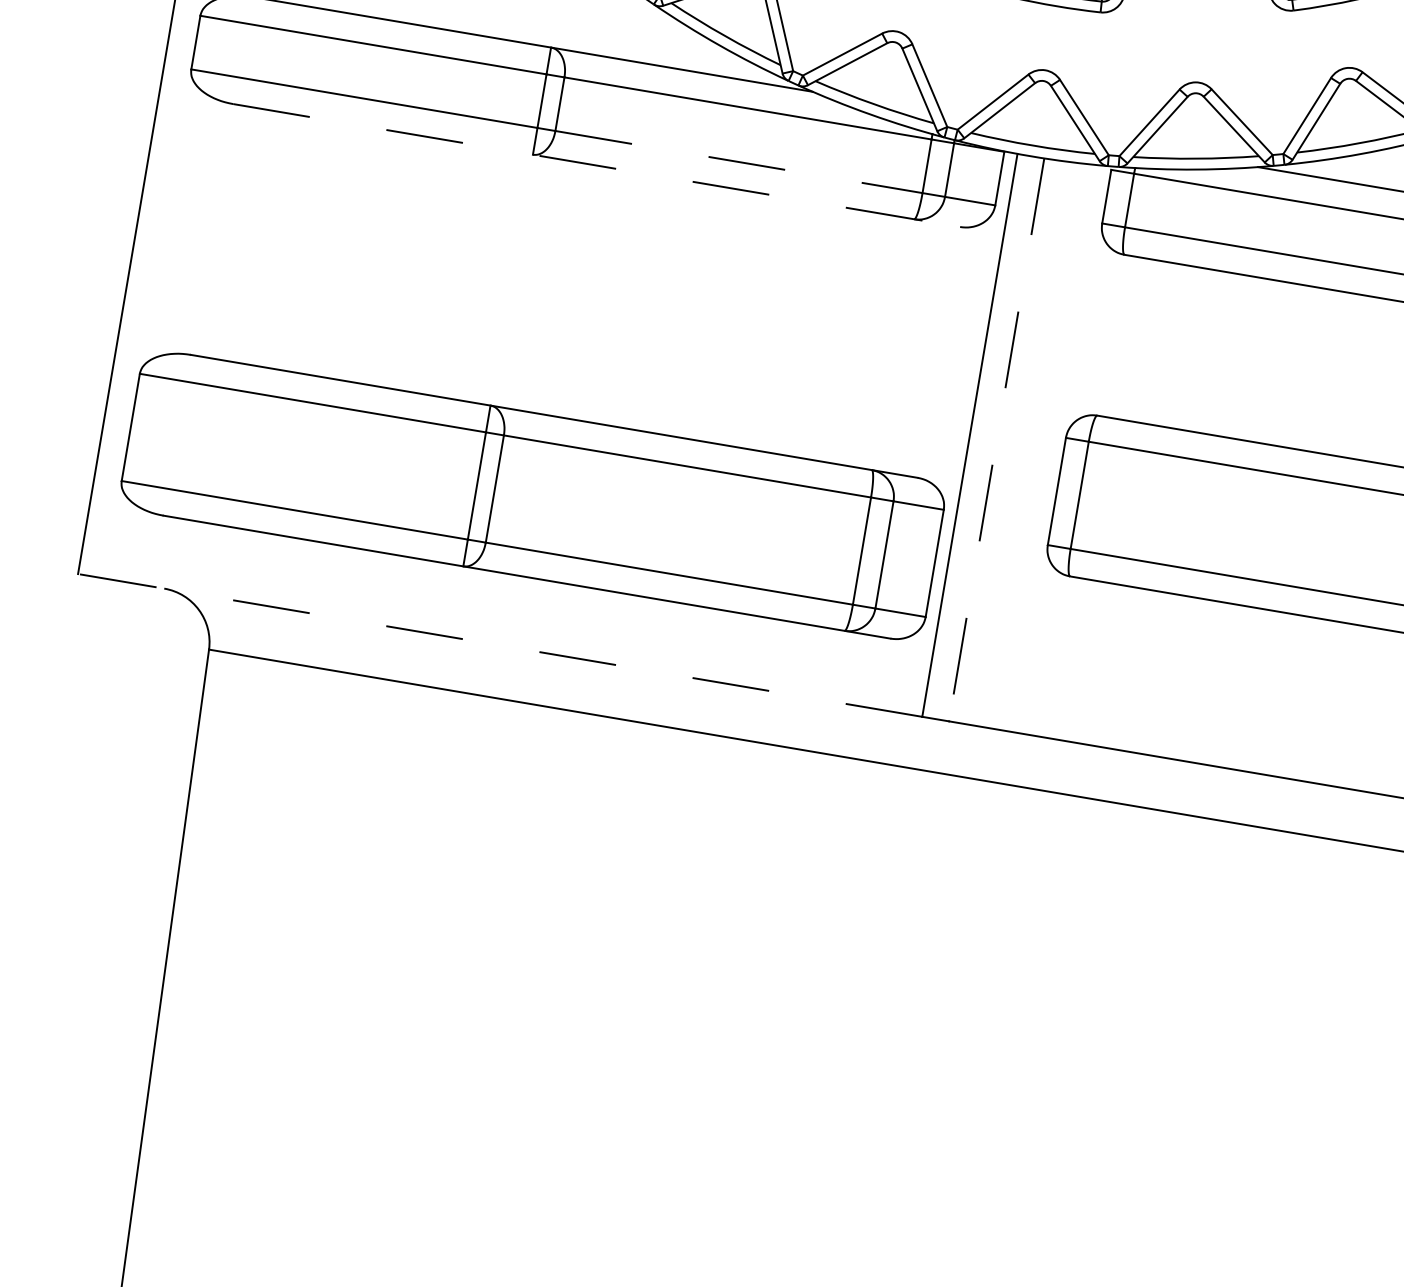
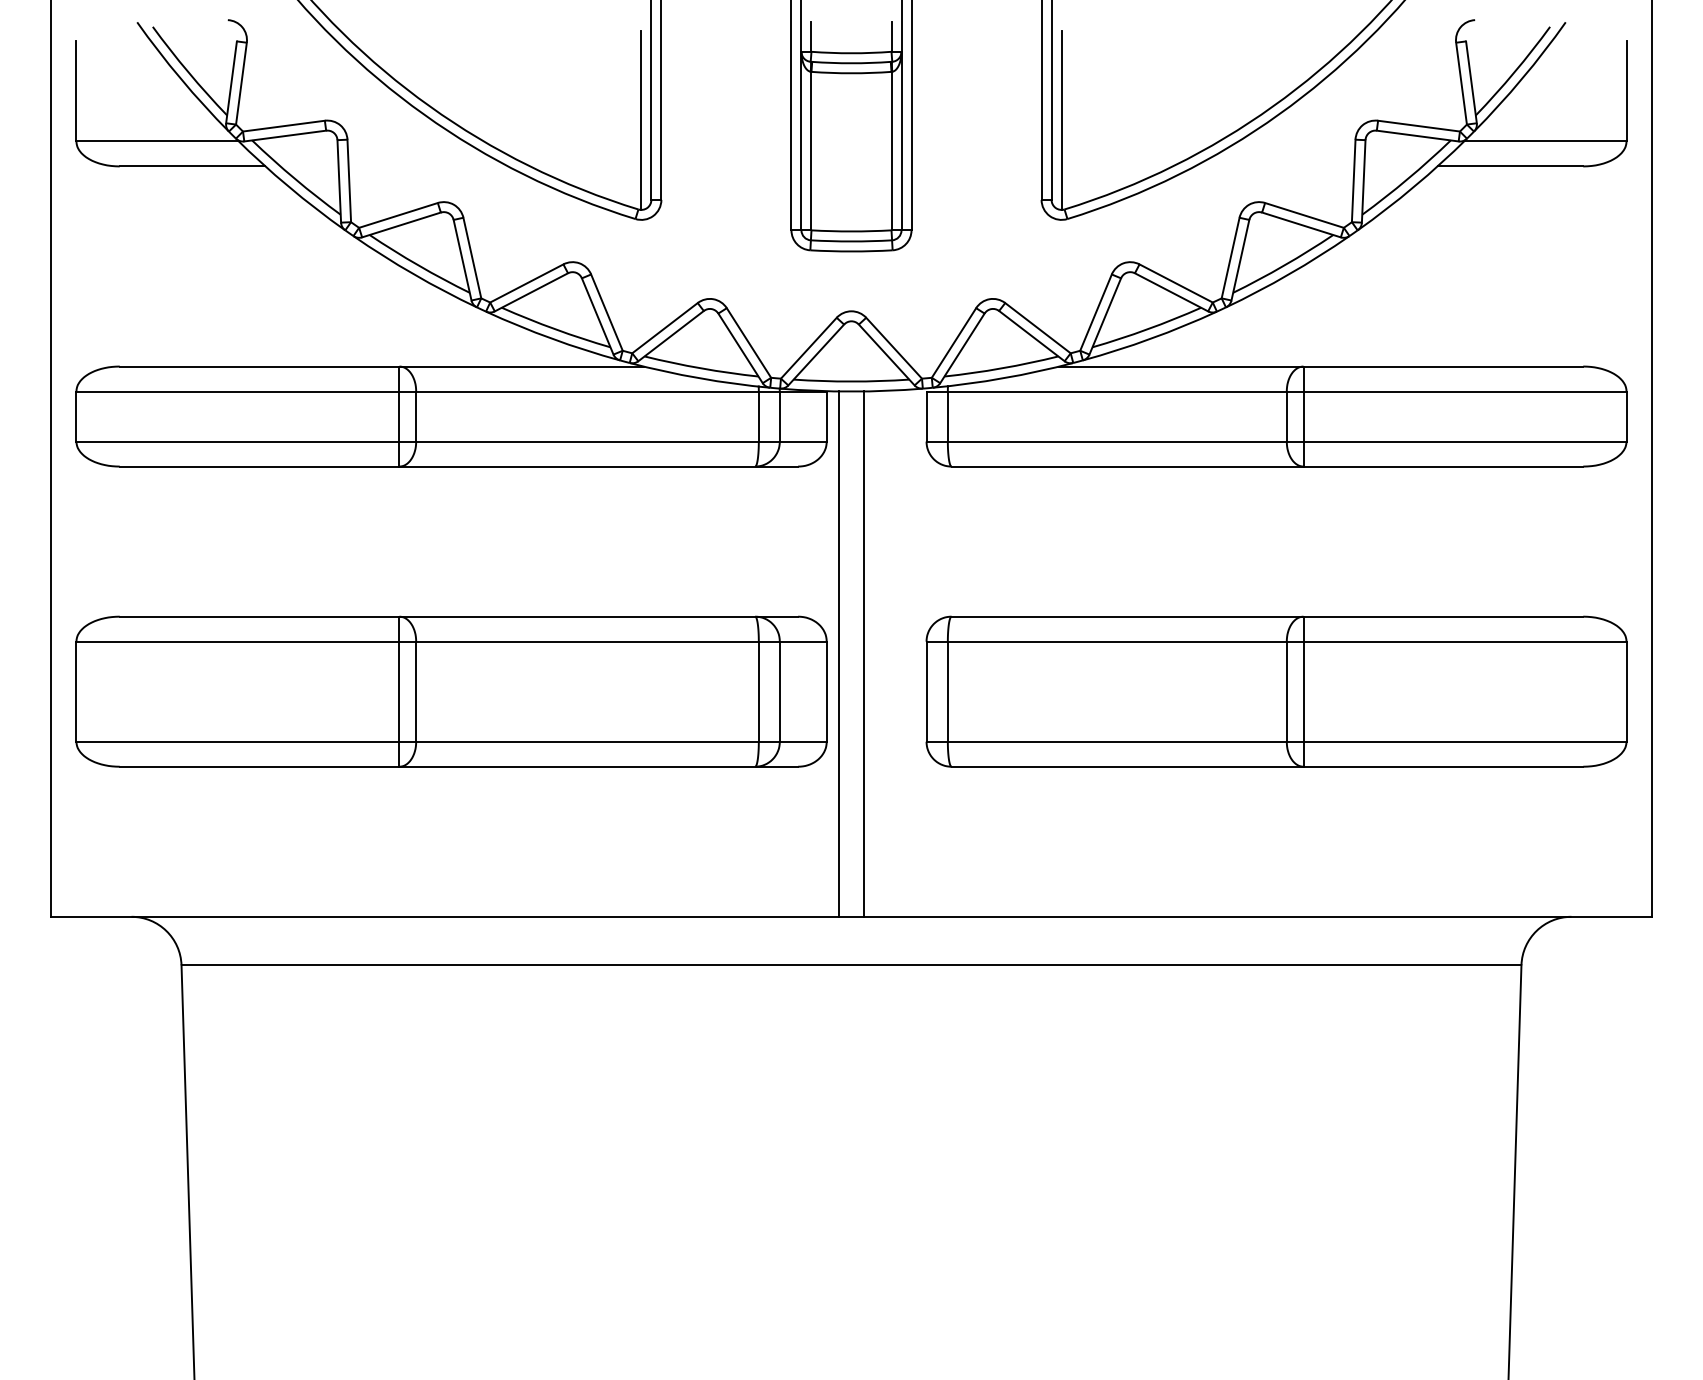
line: (740, 162) -> (588, 441), dashed -> solid
line: (597, 165) -> (459, 466), dashed -> solid
line: (997, 440) -> (864, 654), dashed -> solid
part: (532, 495) -> (451, 691), moved
line: (500, 645) -> (445, 916), dashed -> solid

